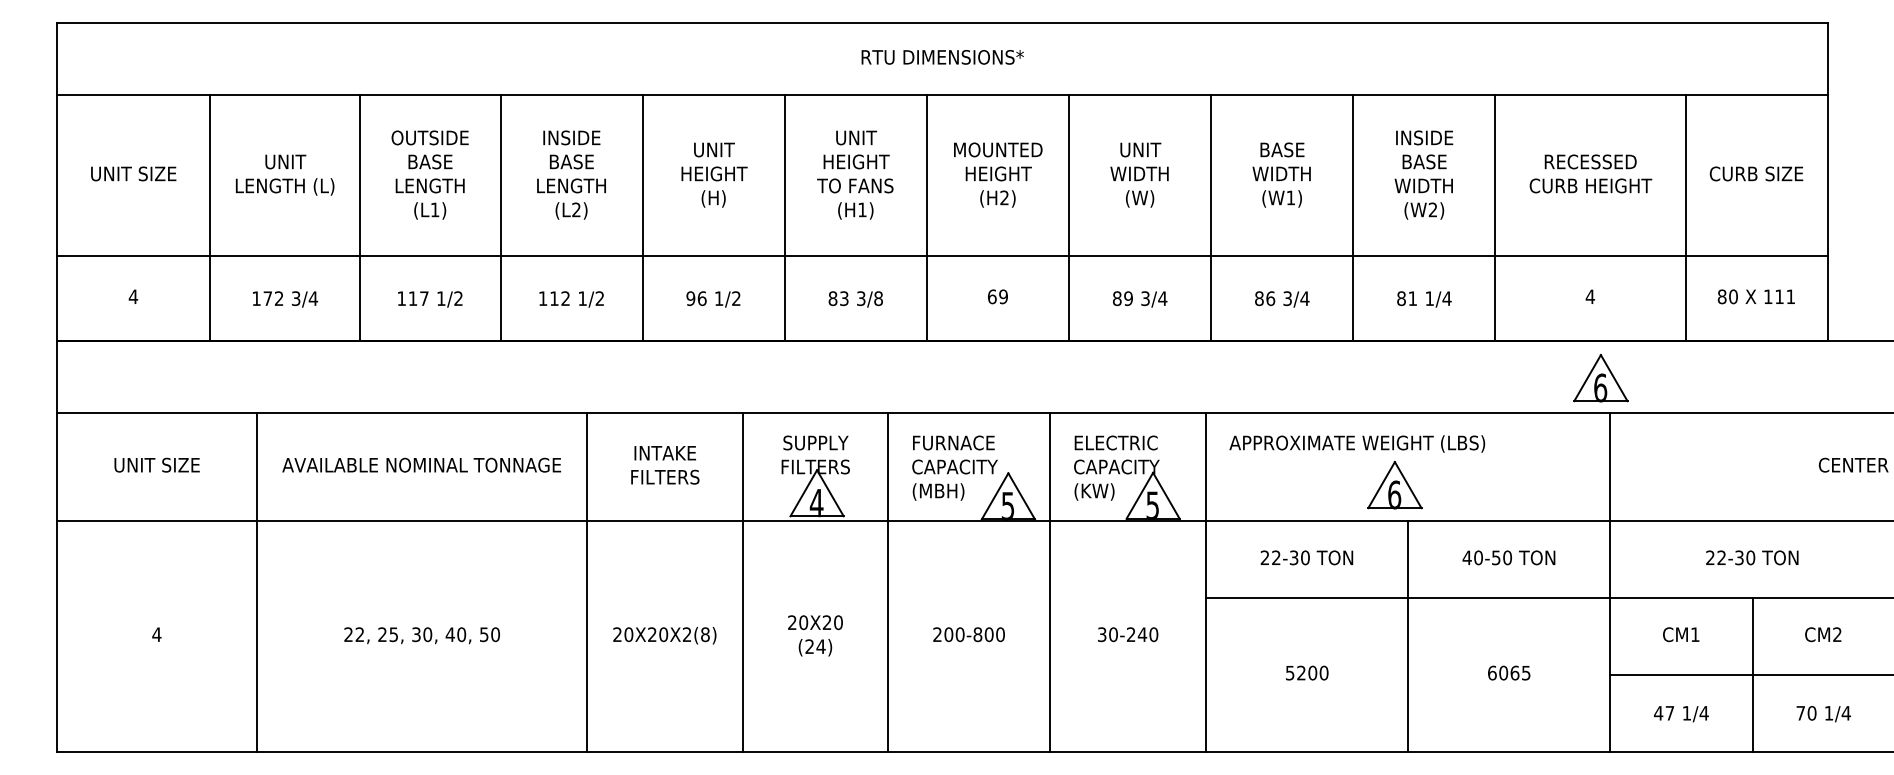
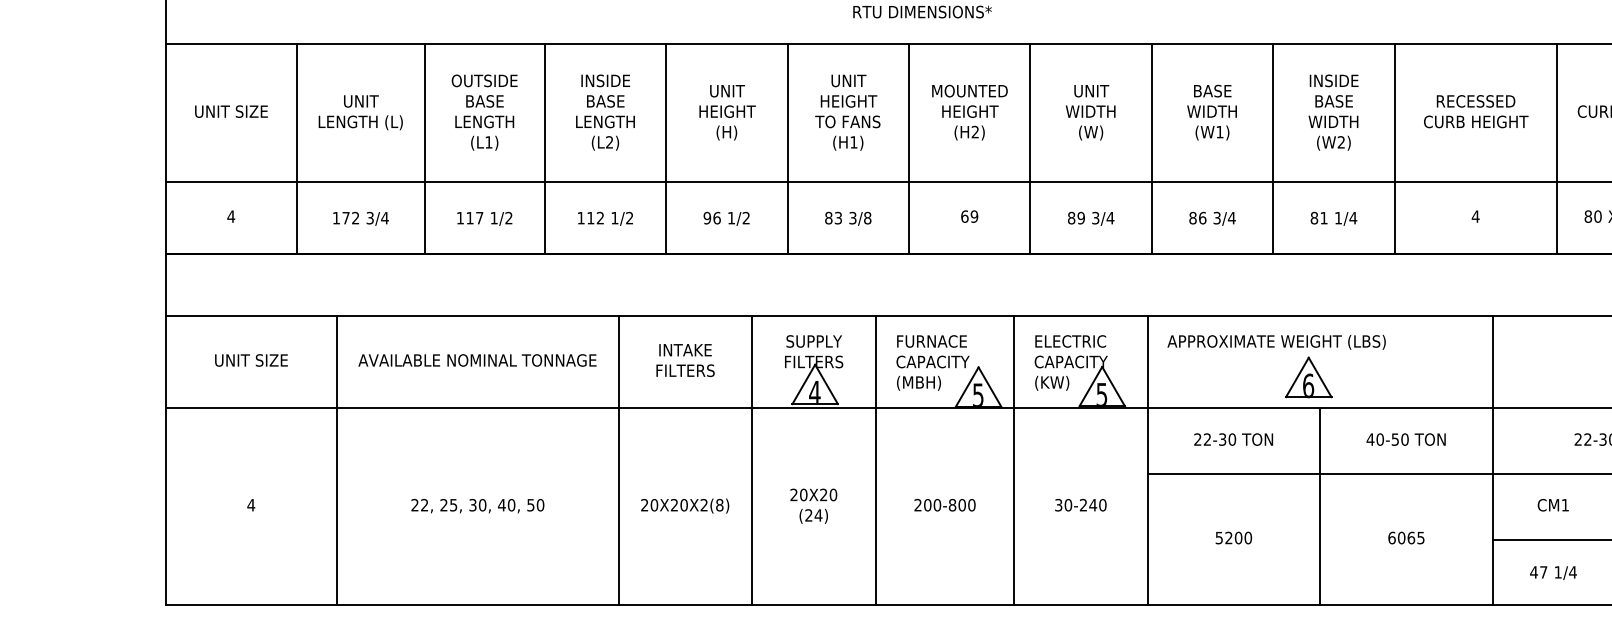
part: (1600, 378) -> (1484, 286), removed

